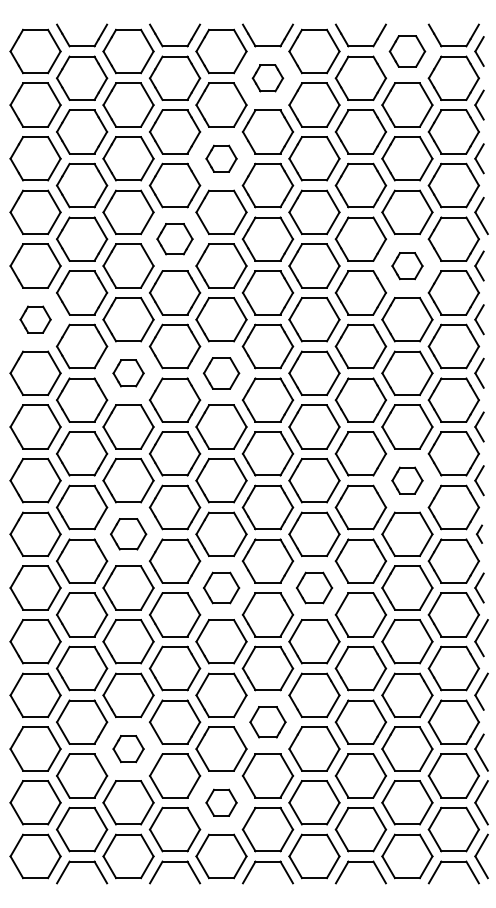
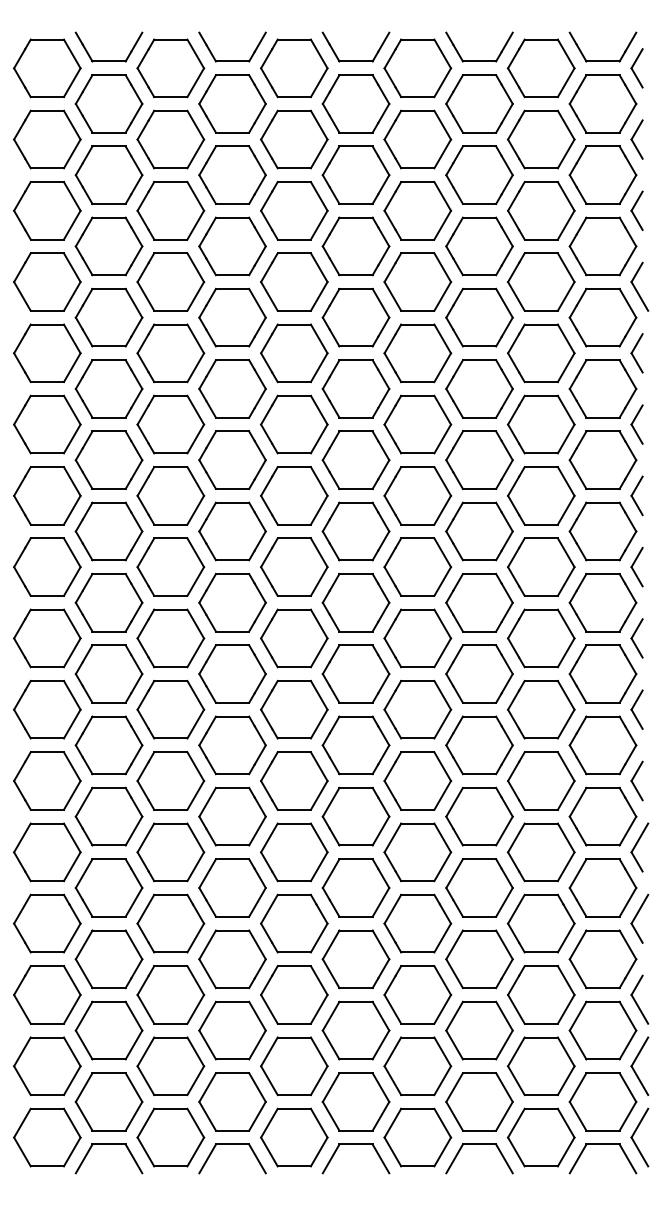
part: (407, 51) -> (541, 68), size x1.43
part: (267, 77) -> (355, 103), size x1.67
part: (221, 158) -> (294, 210), size x1.67
part: (174, 239) -> (232, 317), size x1.43
part: (407, 266) -> (541, 353), size x1.67
part: (35, 319) -> (47, 424), size x1.67
part: (128, 373) -> (170, 495), size x1.67
part: (221, 373) -> (294, 495), size x1.43
part: (407, 480) -> (541, 638), size x1.67
part: (128, 534) -> (170, 709), size x1.43
part: (479, 534) -> (636, 709), size x1.67
part: (221, 587) -> (294, 780), size x1.43
part: (314, 587) -> (417, 780), size x1.43
part: (267, 722) -> (355, 959), size x1.43
part: (128, 748) -> (170, 994), size x1.67
part: (221, 802) -> (294, 1066), size x1.67

